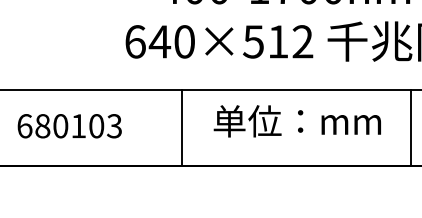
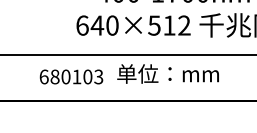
text: (296, 120) -> (167, 73), moved
text: (69, 125) -> (71, 76), moved
line: (181, 128) -> (110, 78), removed
line: (411, 128) -> (250, 78), removed

